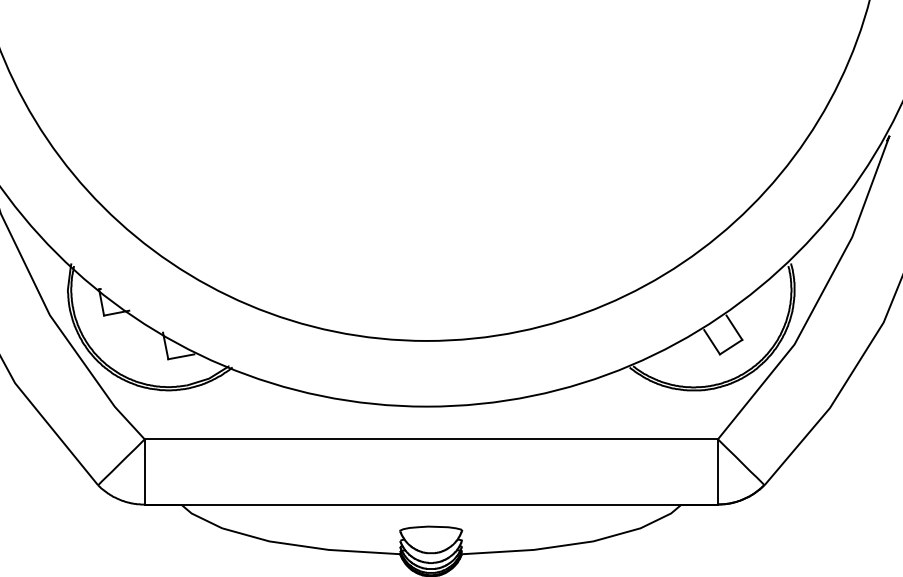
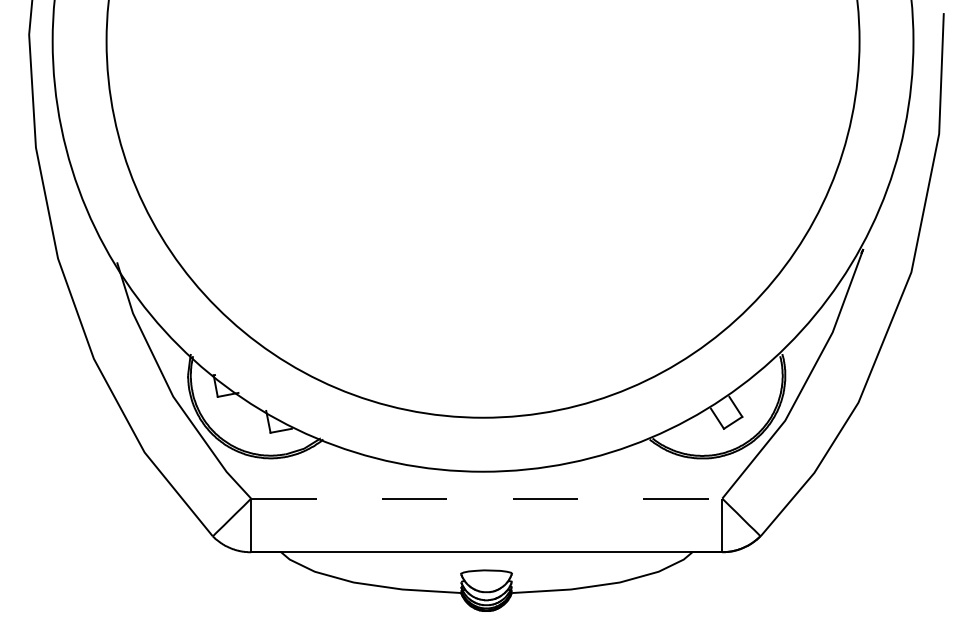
line: (431, 439) -> (486, 498), solid -> dashed

